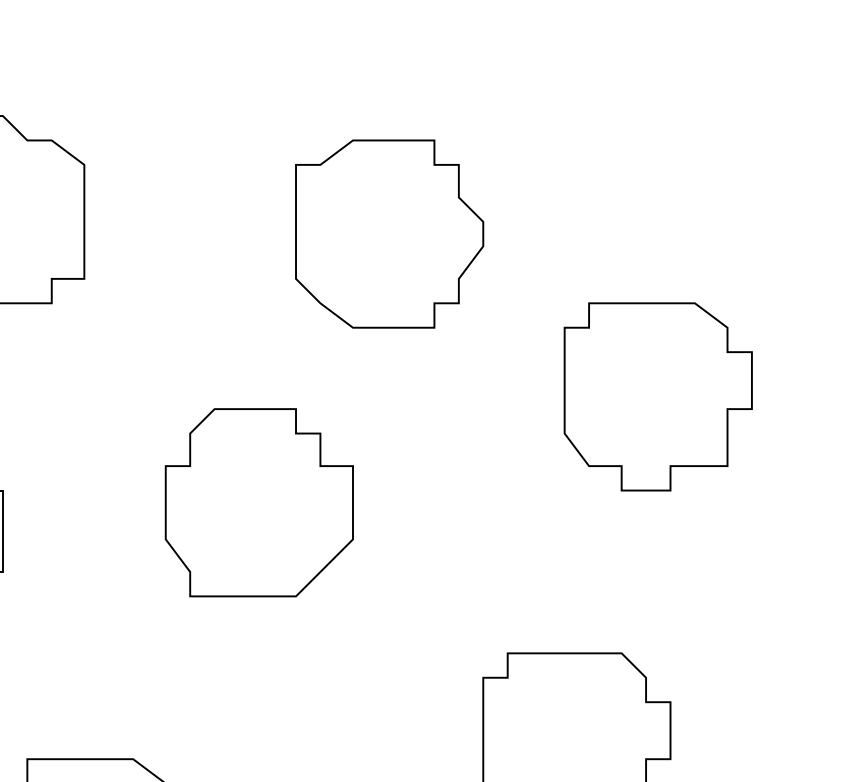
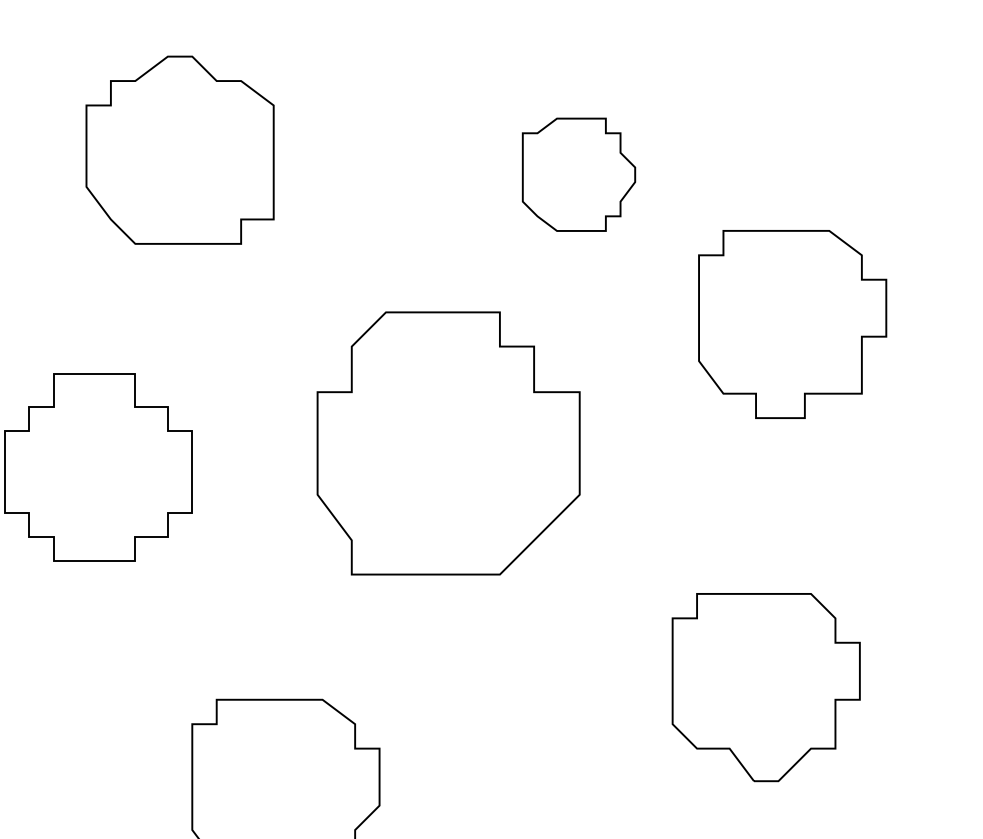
part: (389, 233) -> (578, 174), size x0.6
part: (658, 396) -> (792, 324), moved
part: (259, 501) -> (448, 442), size x1.4

